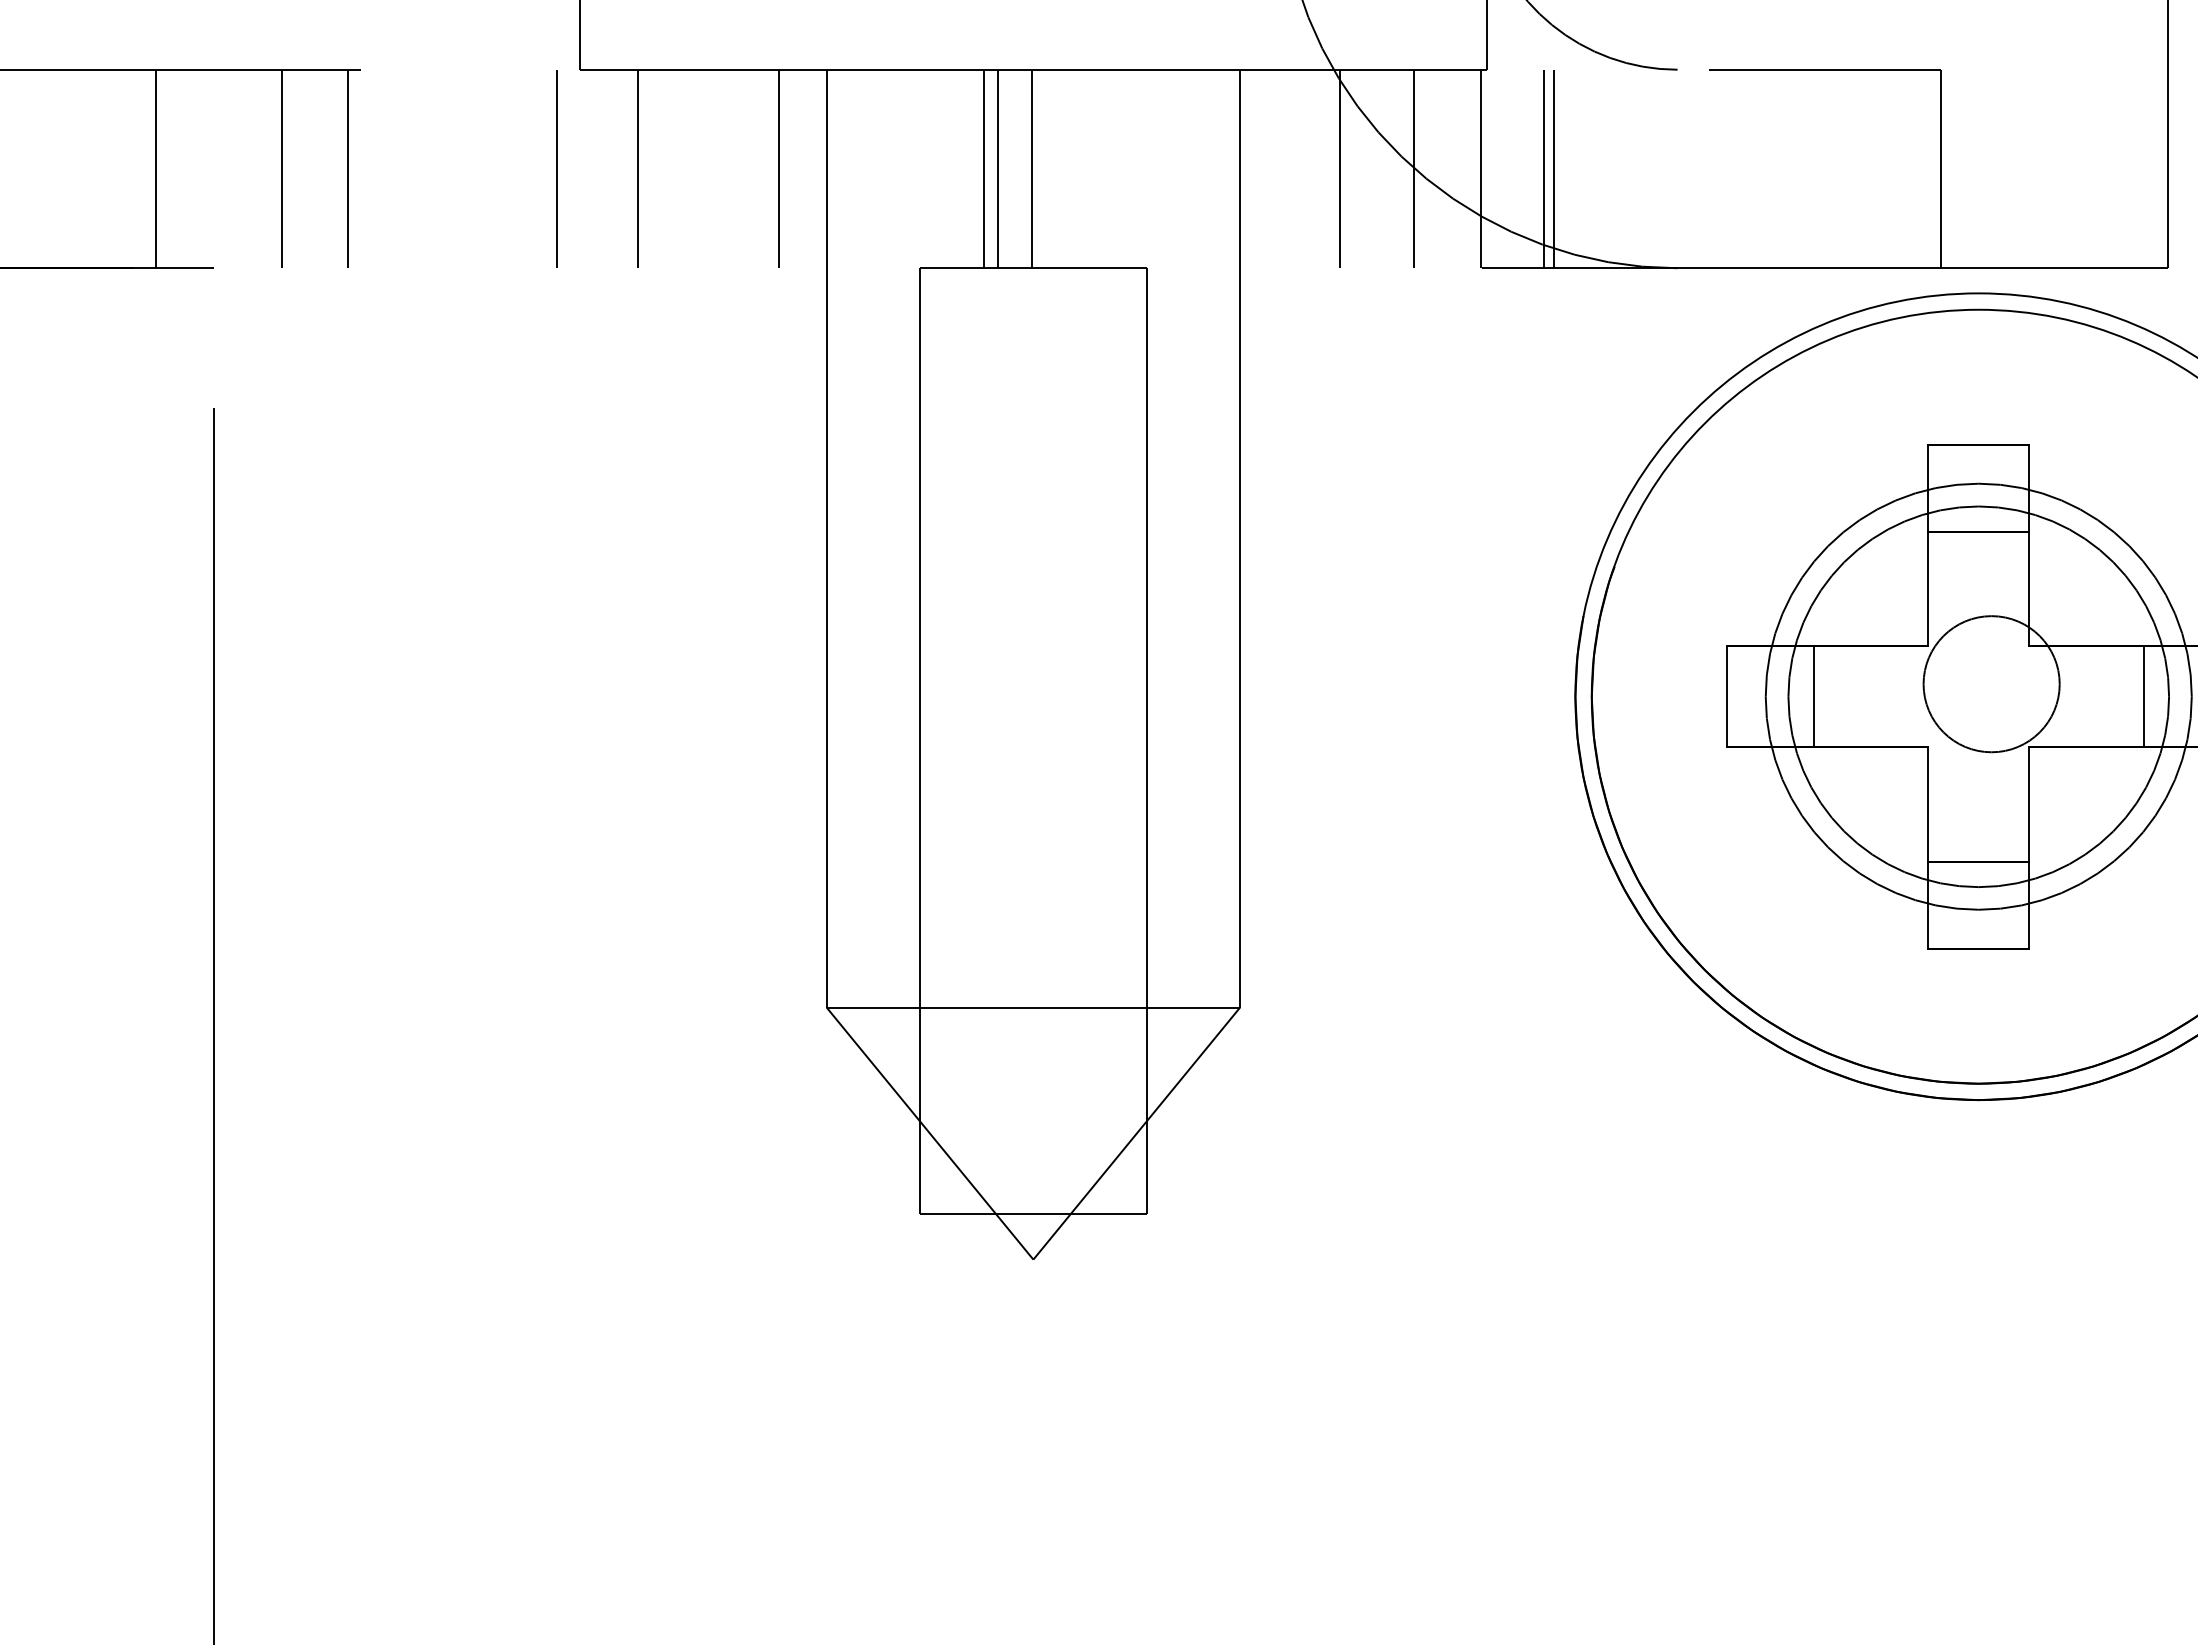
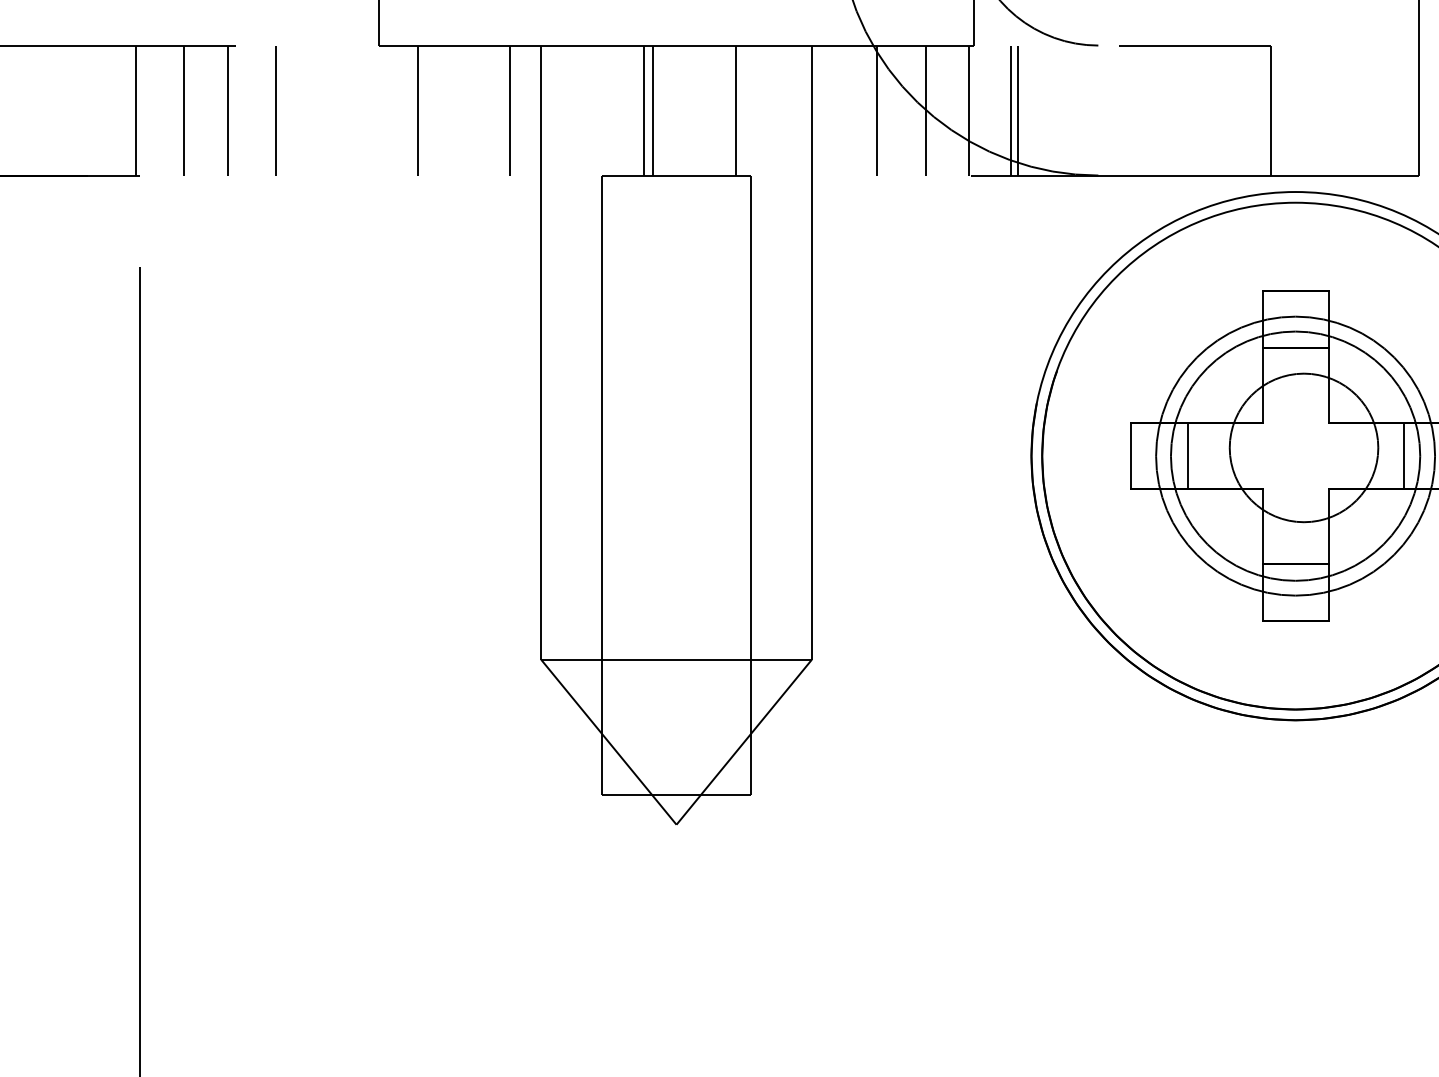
line: (156, 168) -> (136, 110), moved
line: (555, 168) -> (275, 110), moved
line: (1031, 168) -> (735, 110), moved
circle: (1990, 683) -> (1303, 447), size x1.67

